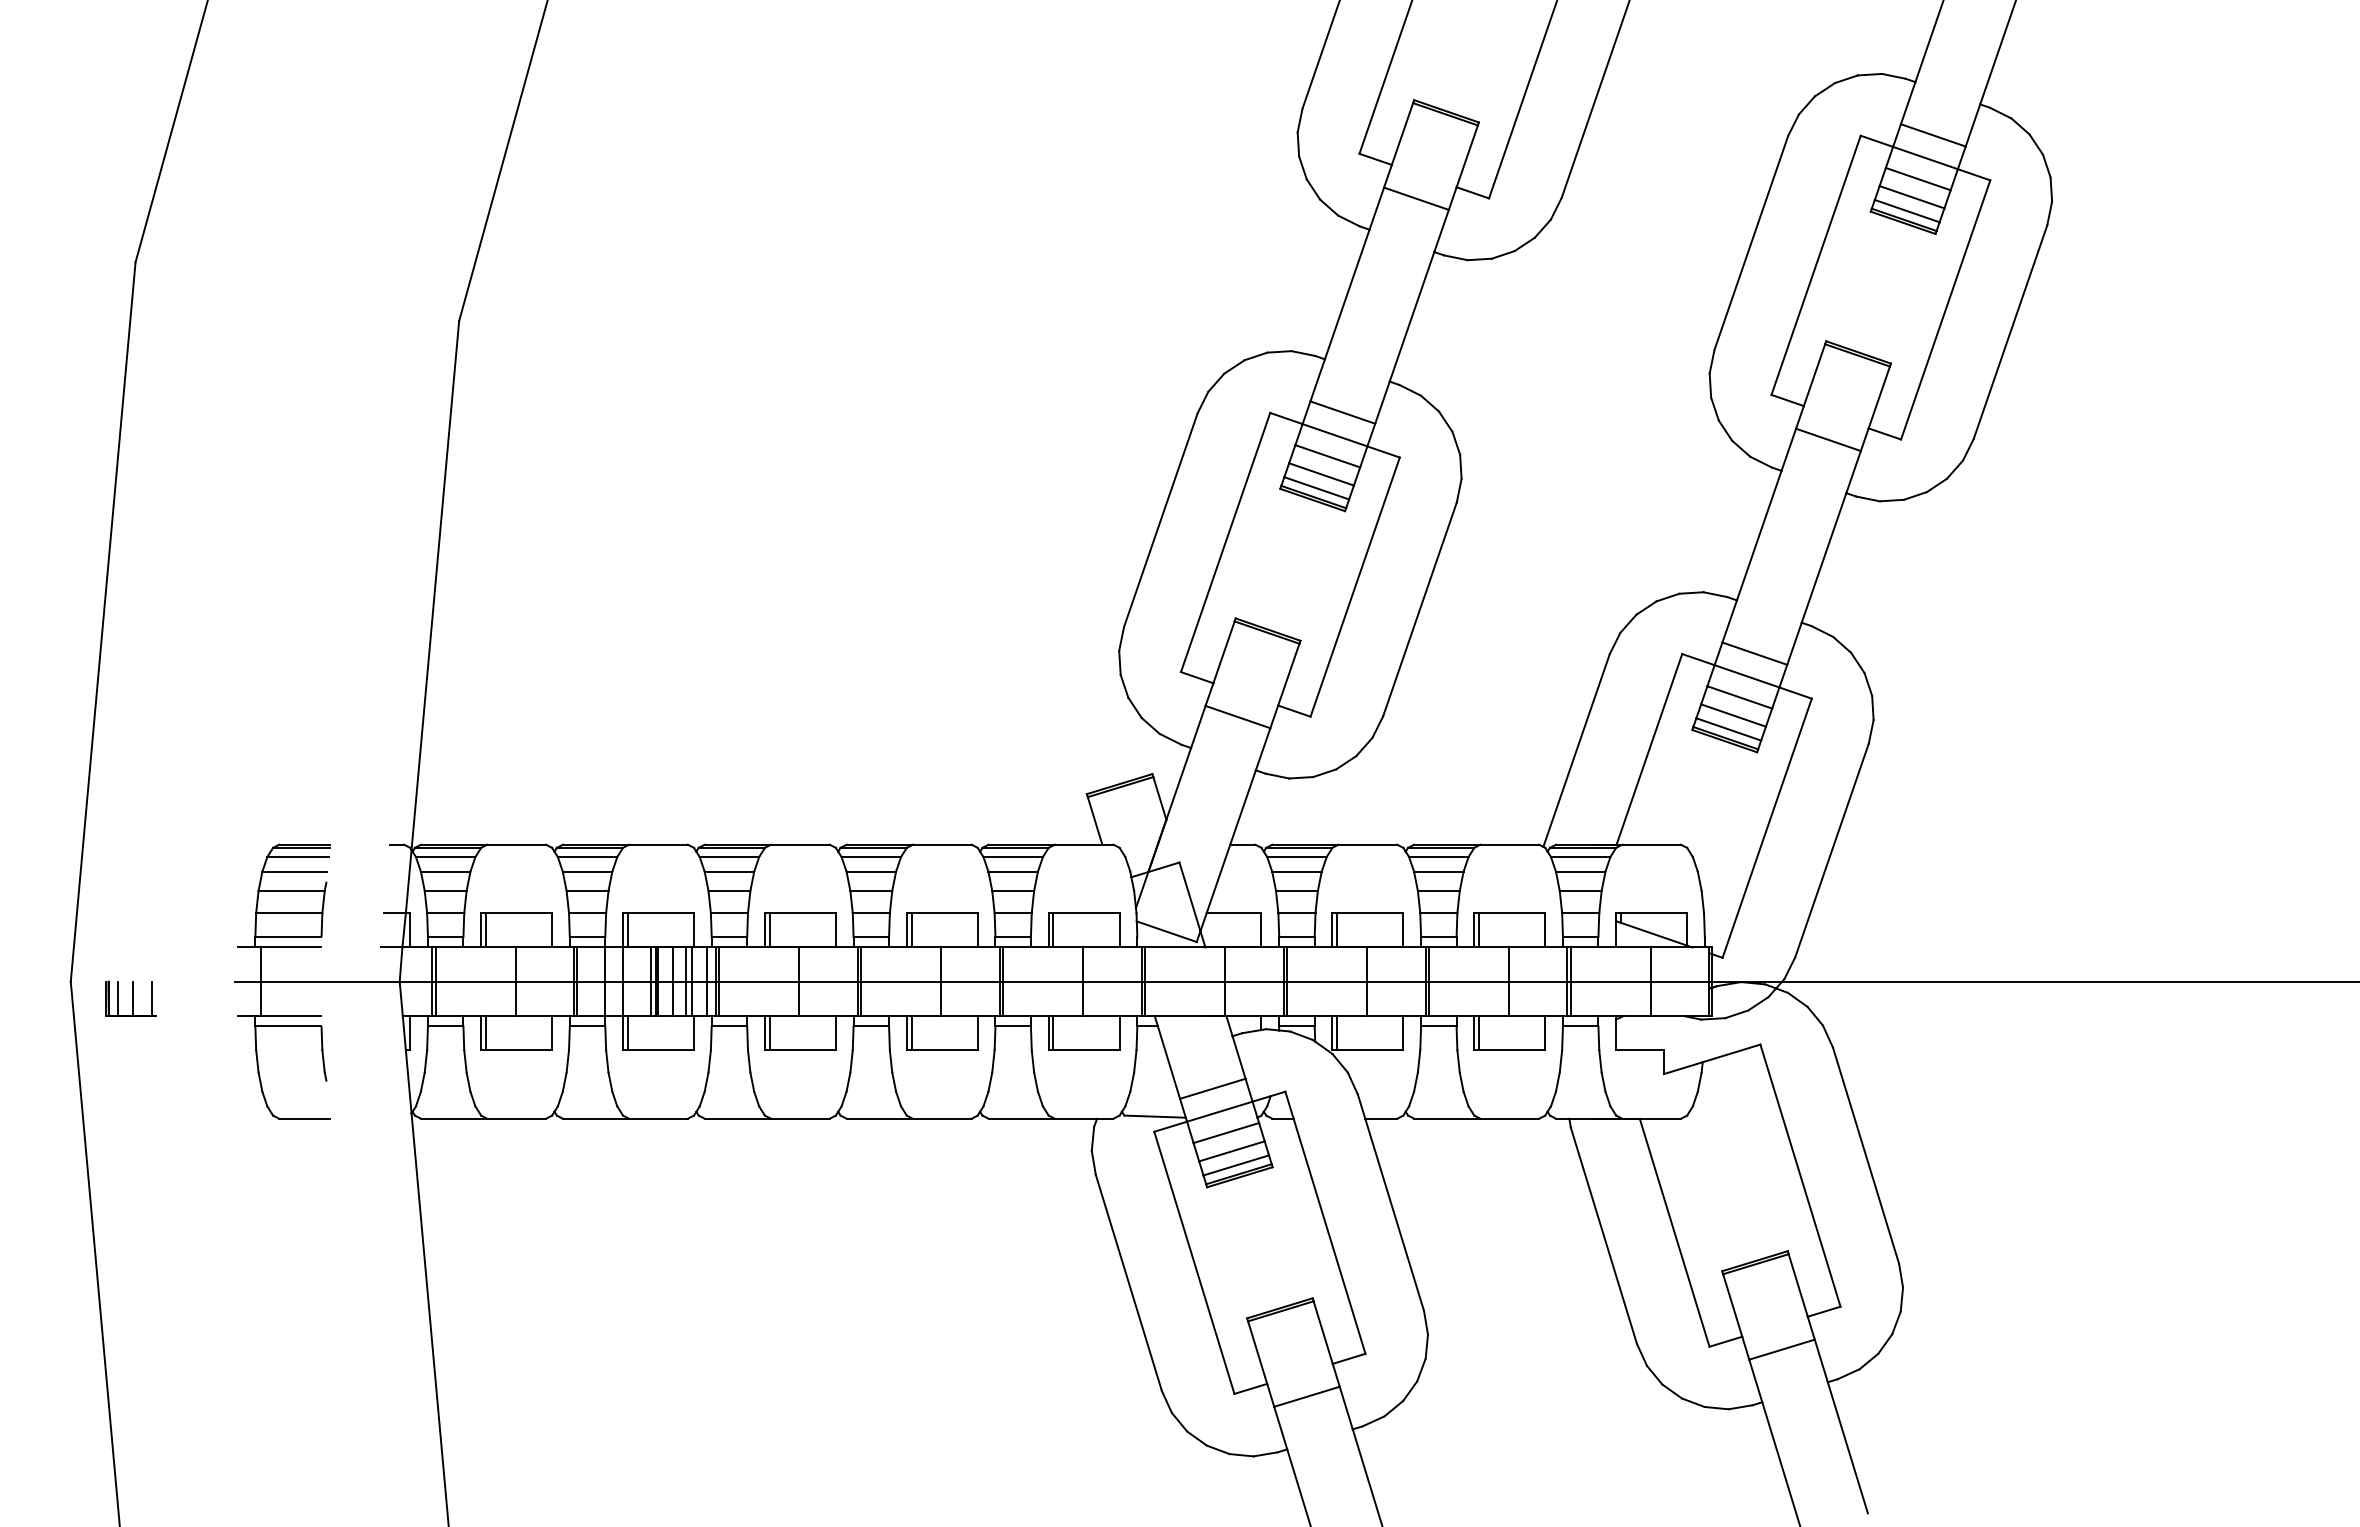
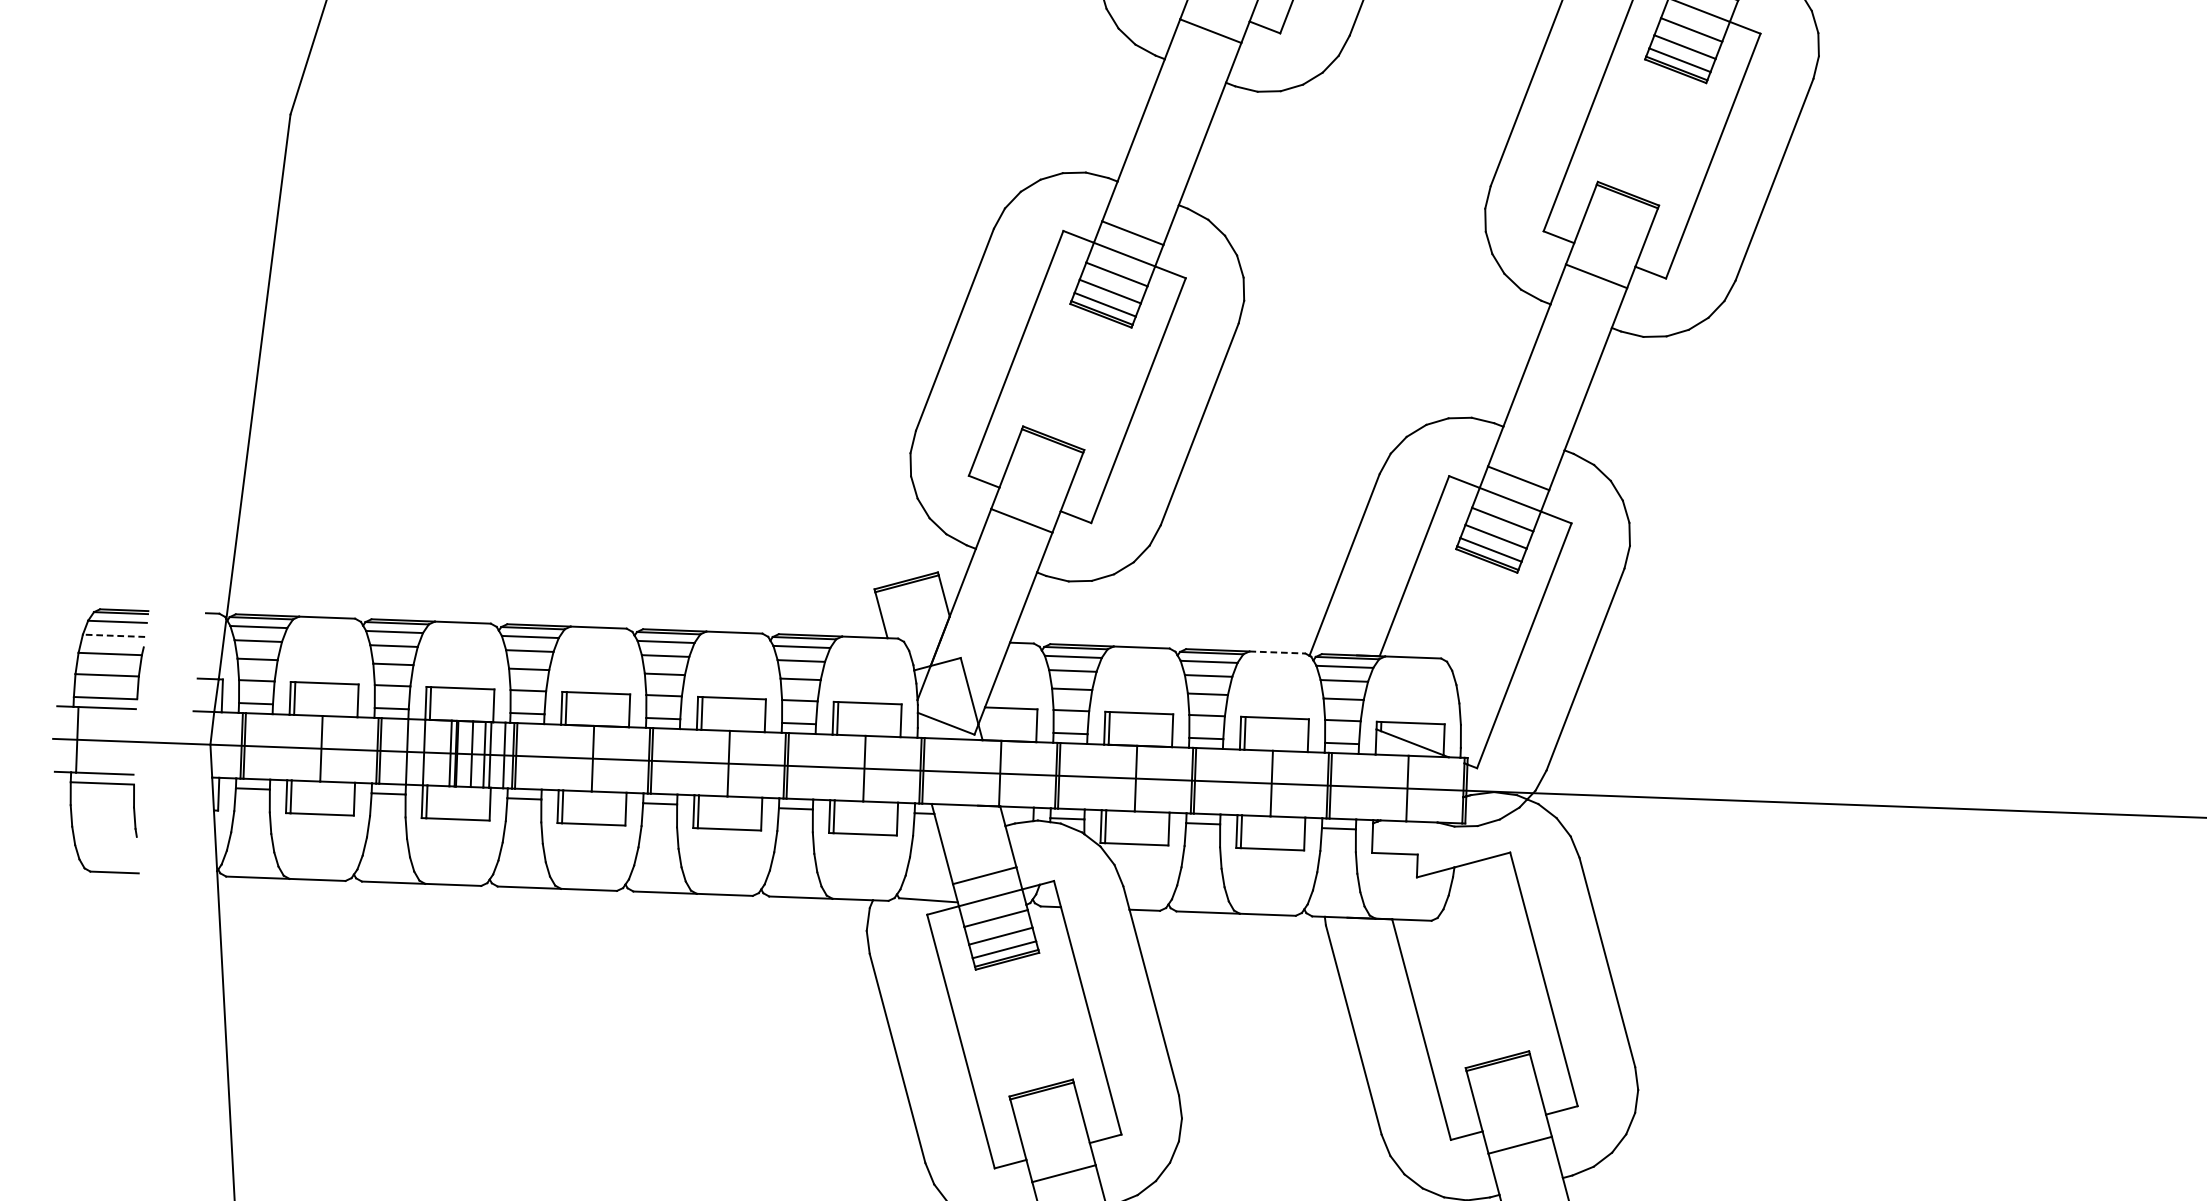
line: (1510, 844) -> (1278, 652), solid -> dashed
line: (294, 871) -> (113, 635), solid -> dashed

